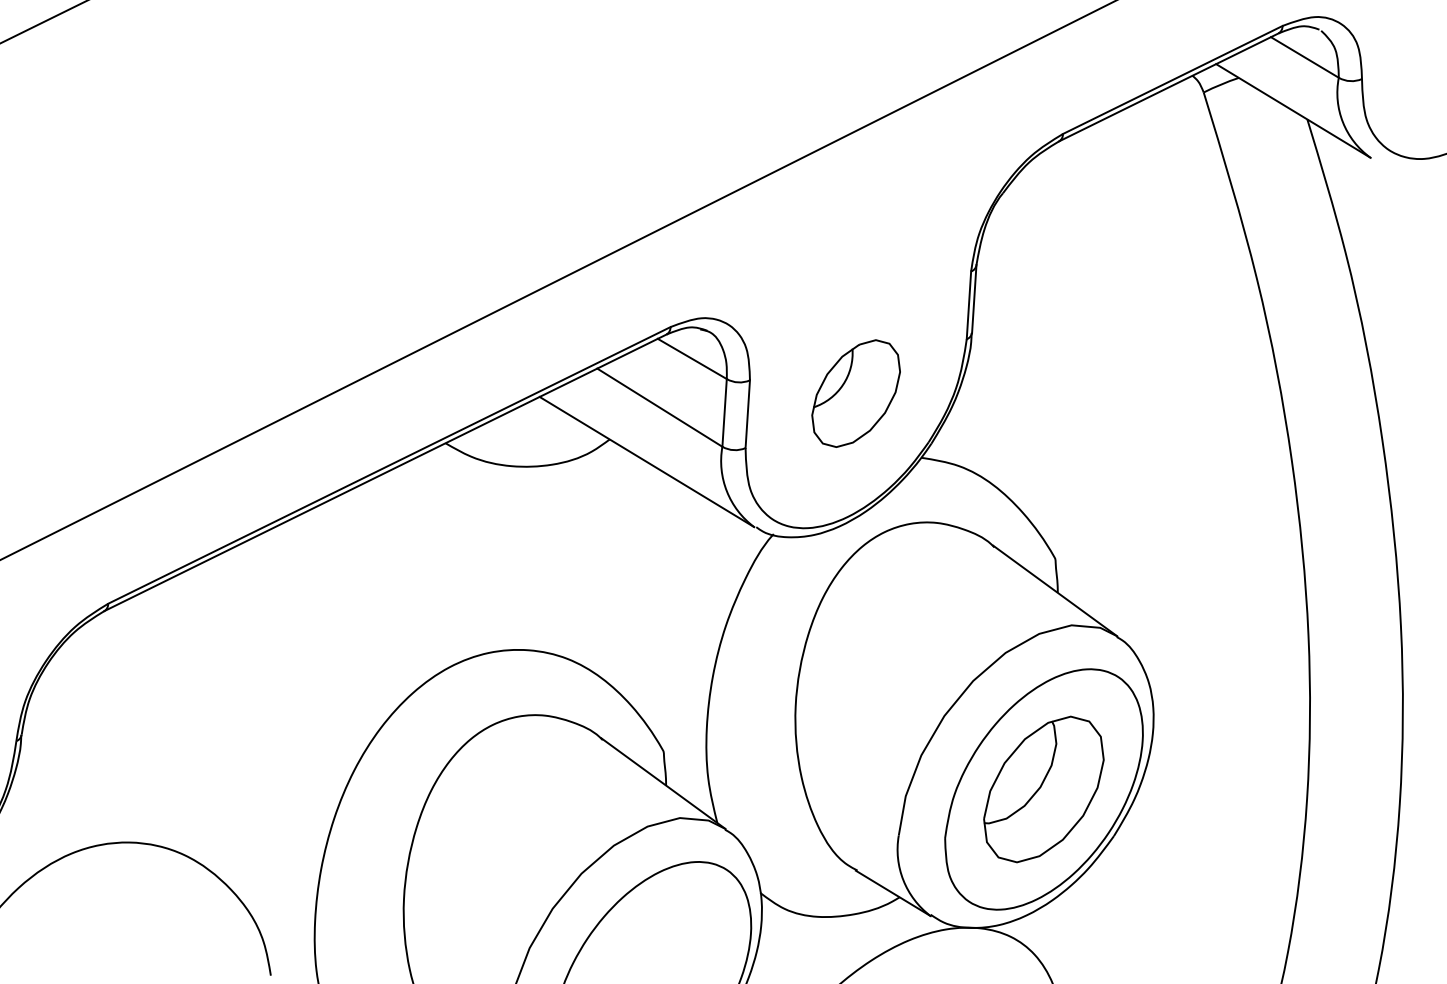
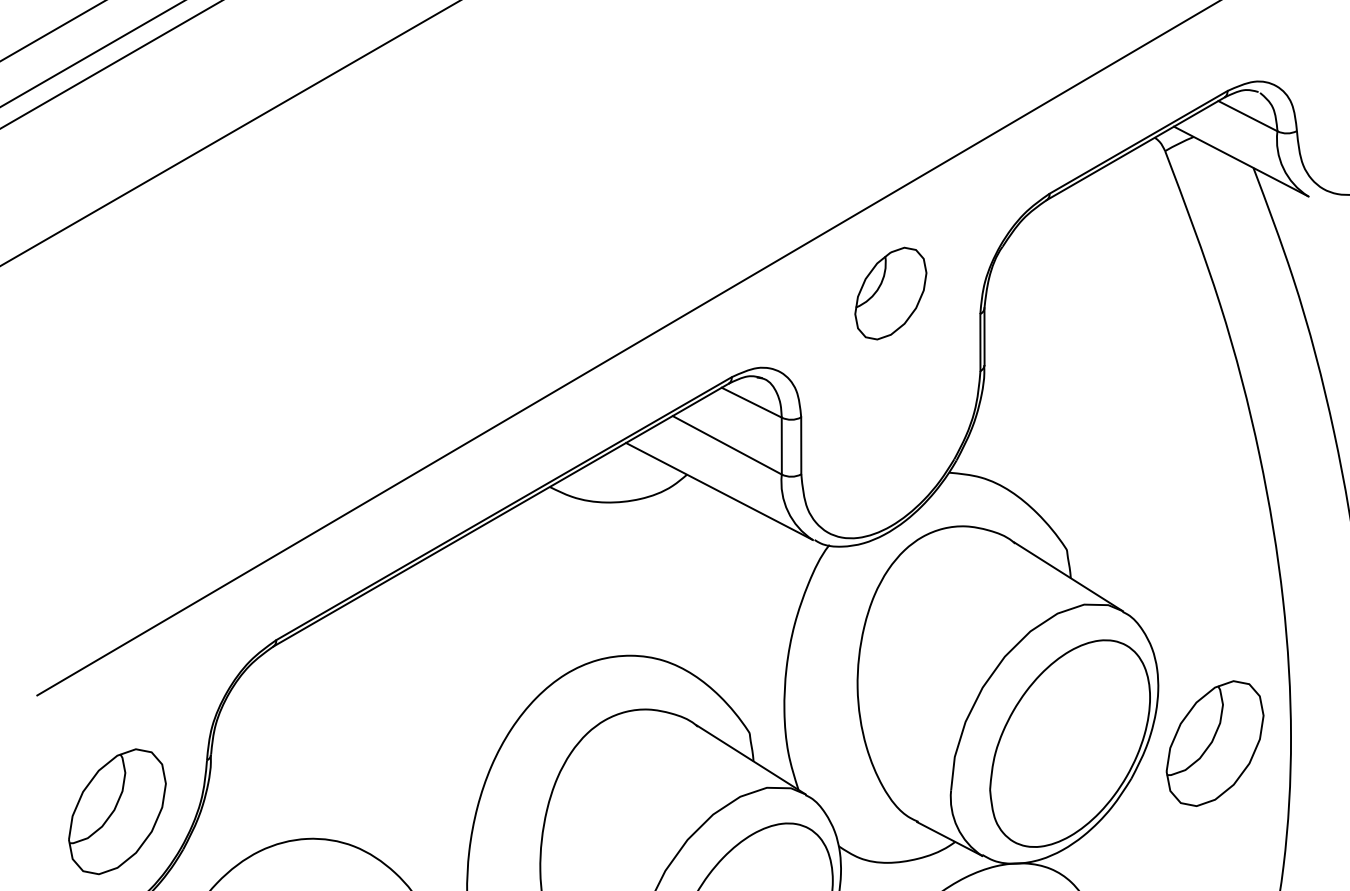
part: (855, 393) -> (890, 293), moved
part: (1043, 789) -> (1214, 743), moved

